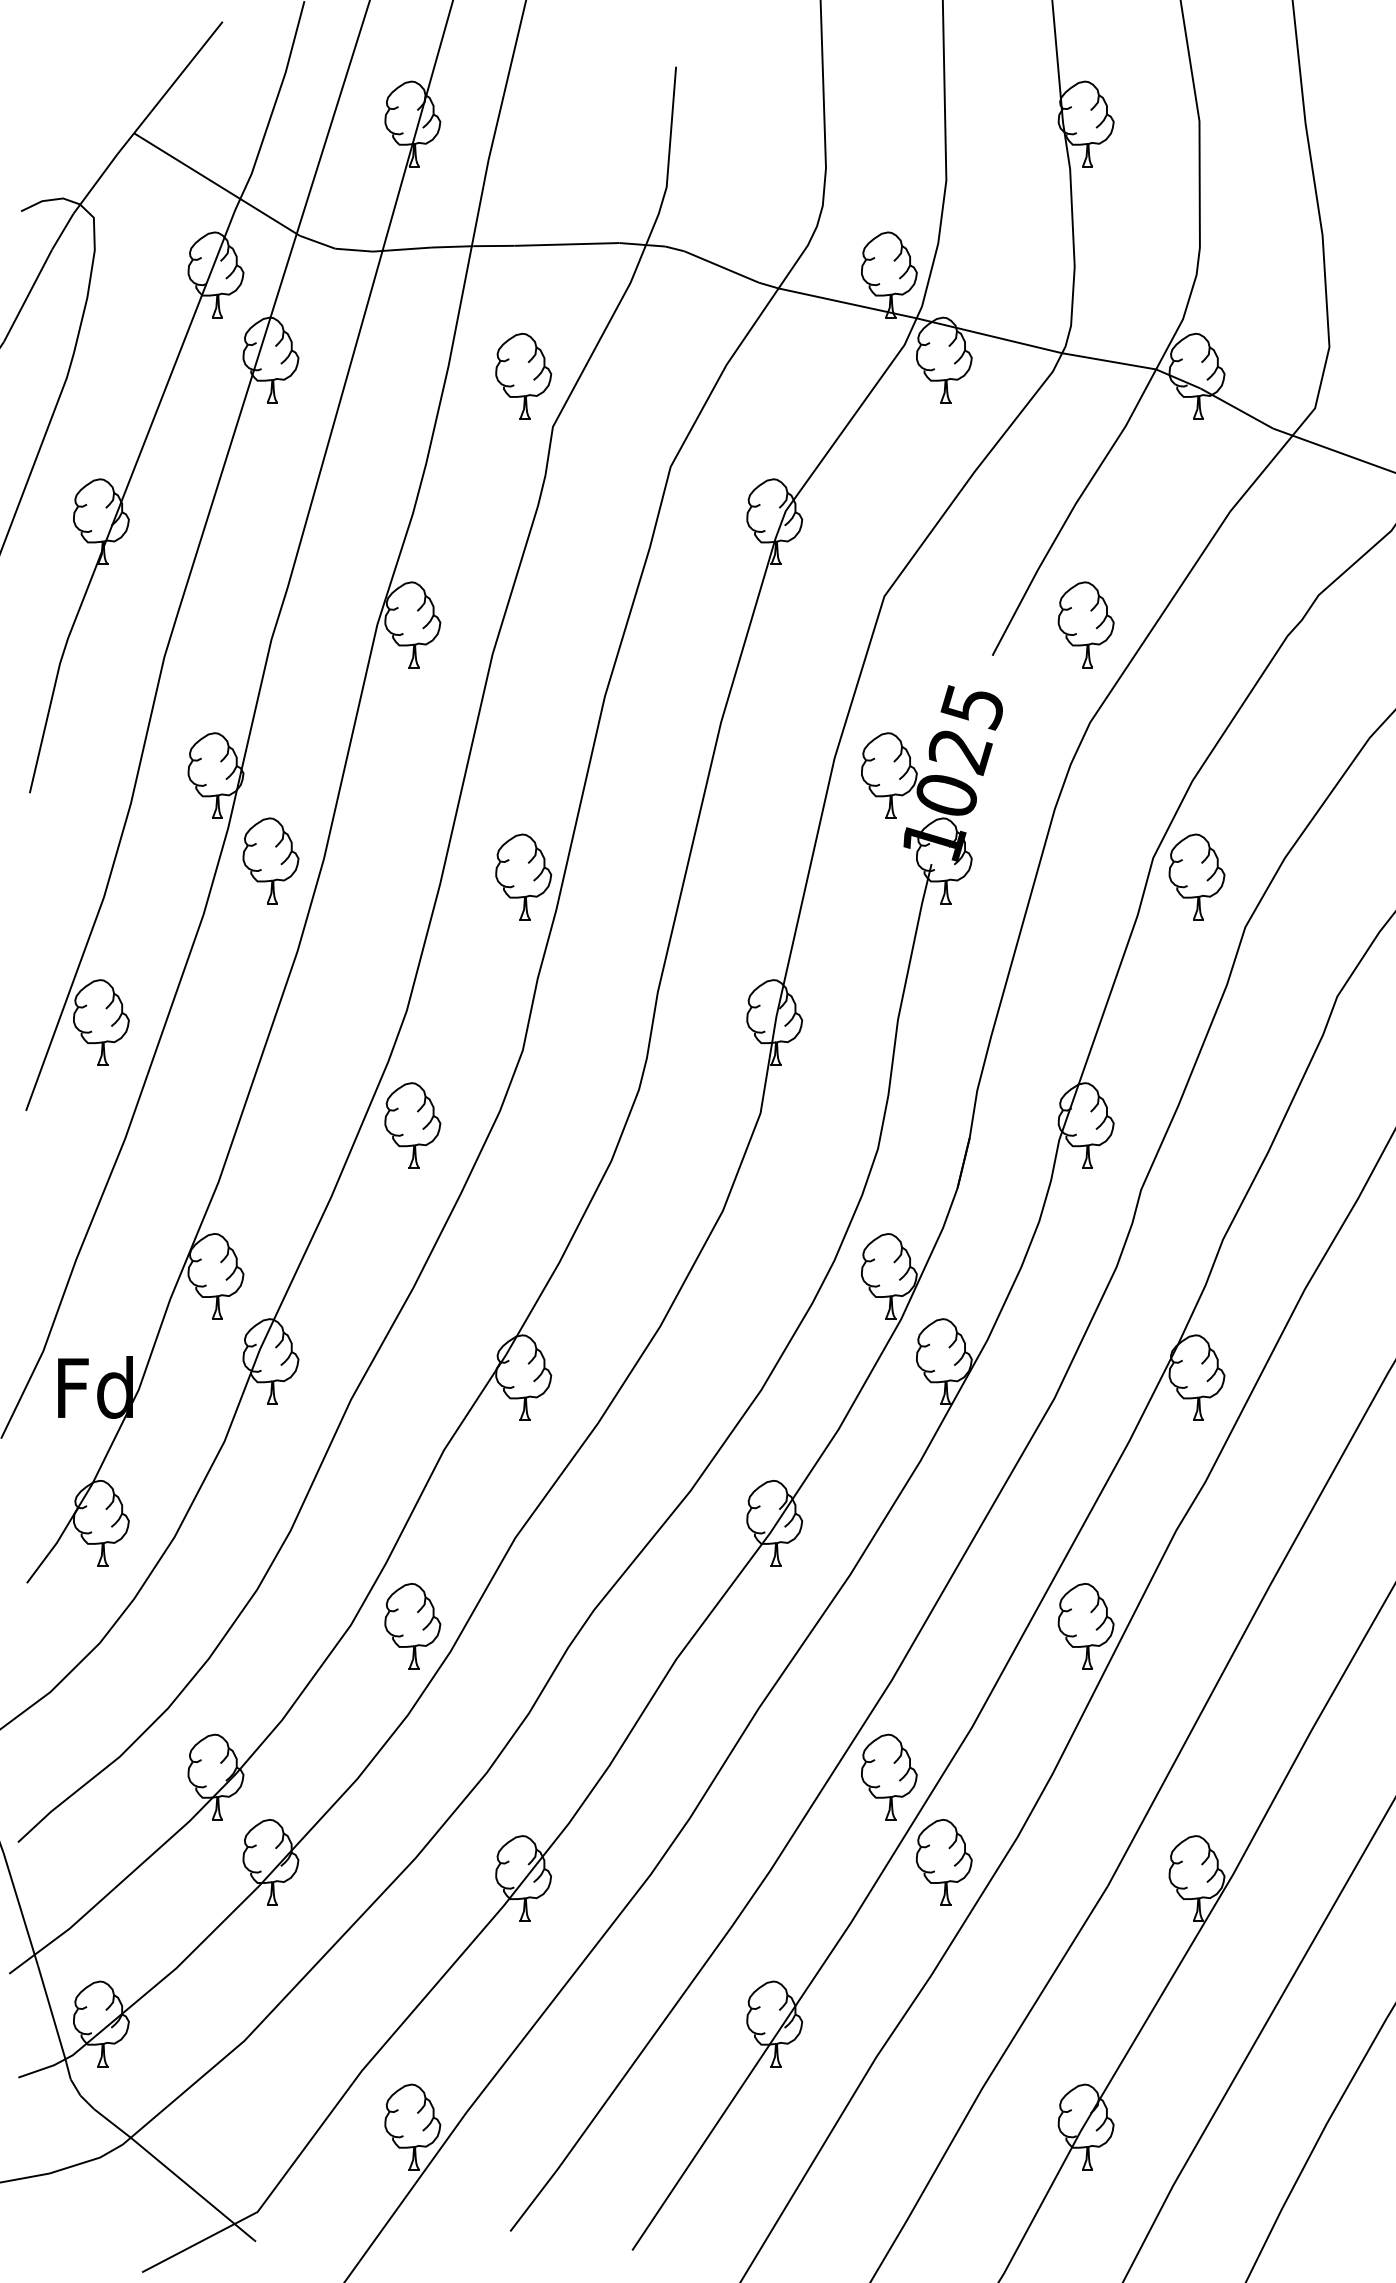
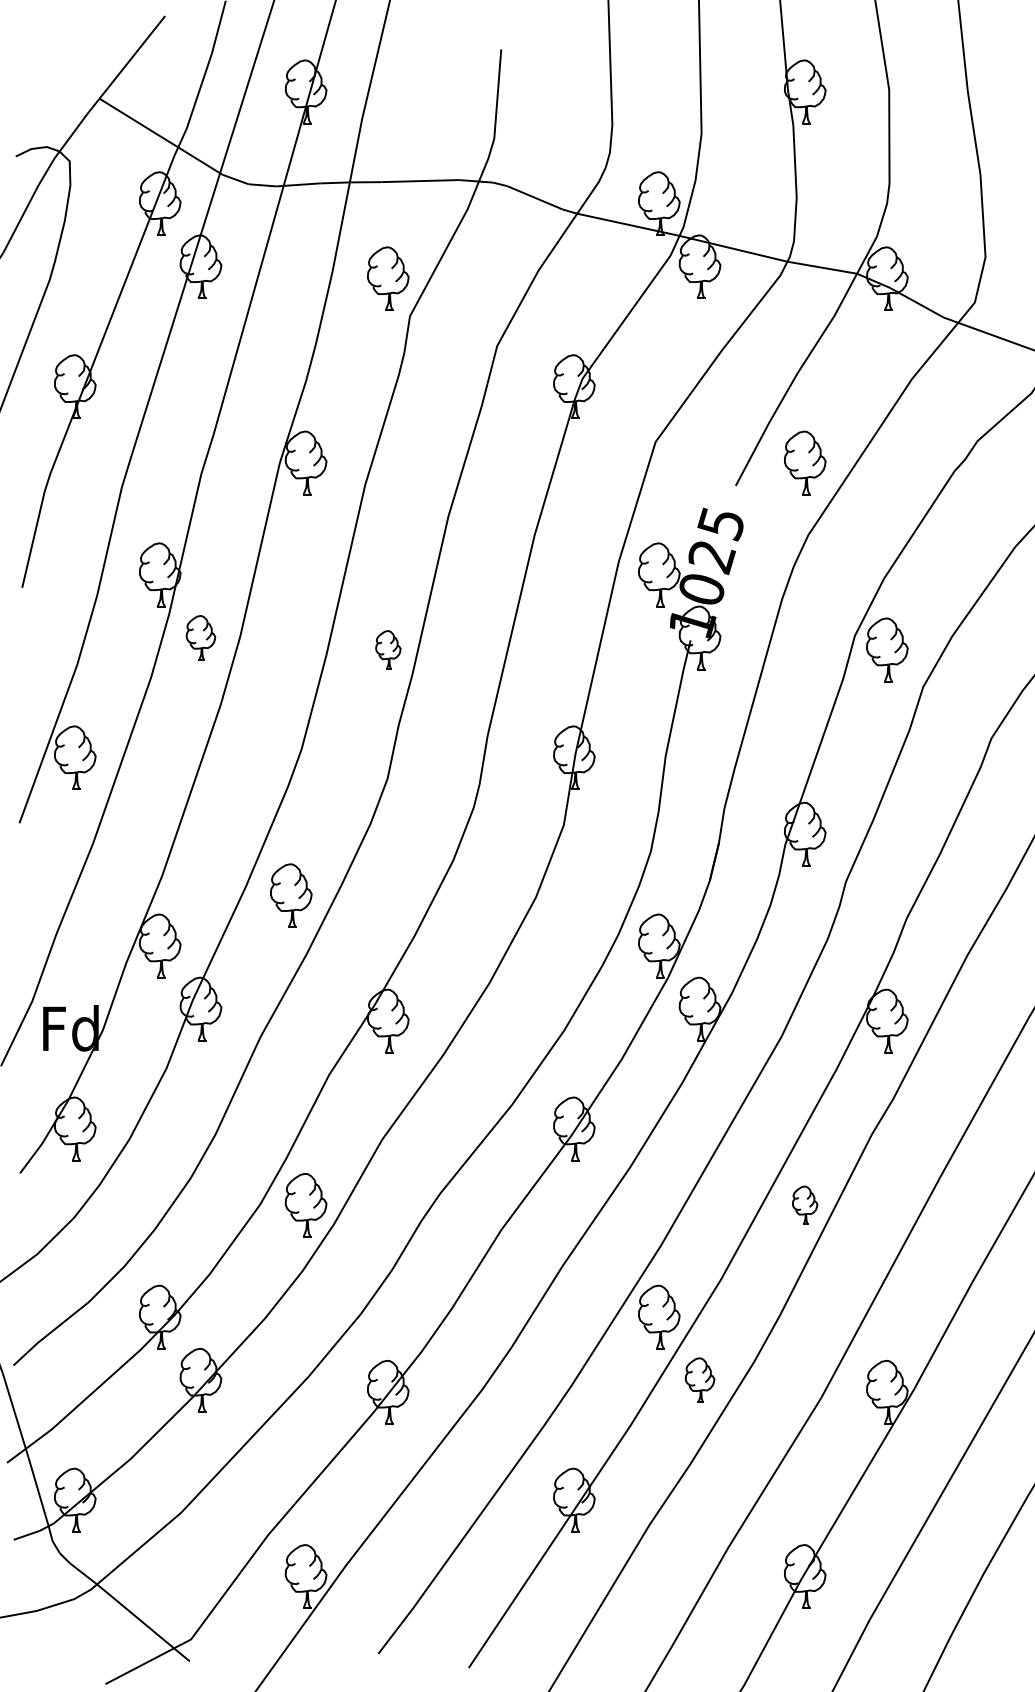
part: (270, 860) -> (200, 637), size x0.7
part: (523, 876) -> (388, 649), size x0.6
part: (412, 1125) -> (291, 895), moved
part: (1085, 1626) -> (804, 1205), size x0.6
part: (944, 1862) -> (700, 1380), size x0.7

